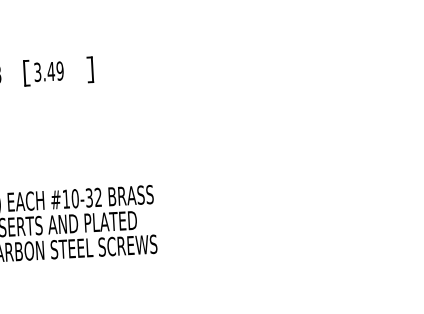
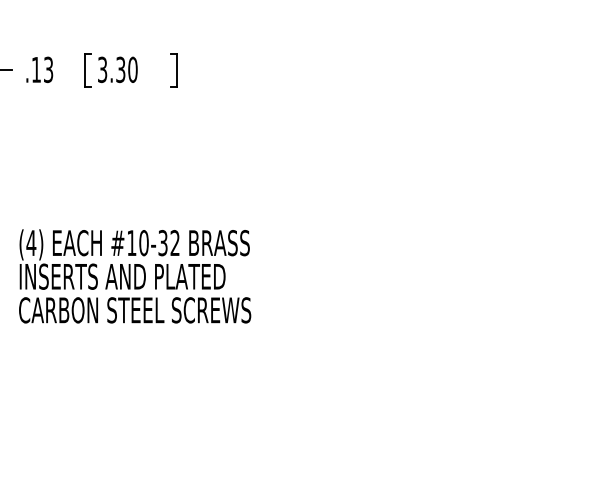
text: (55, 71) -> (126, 69), 3.49 -> 3.30

